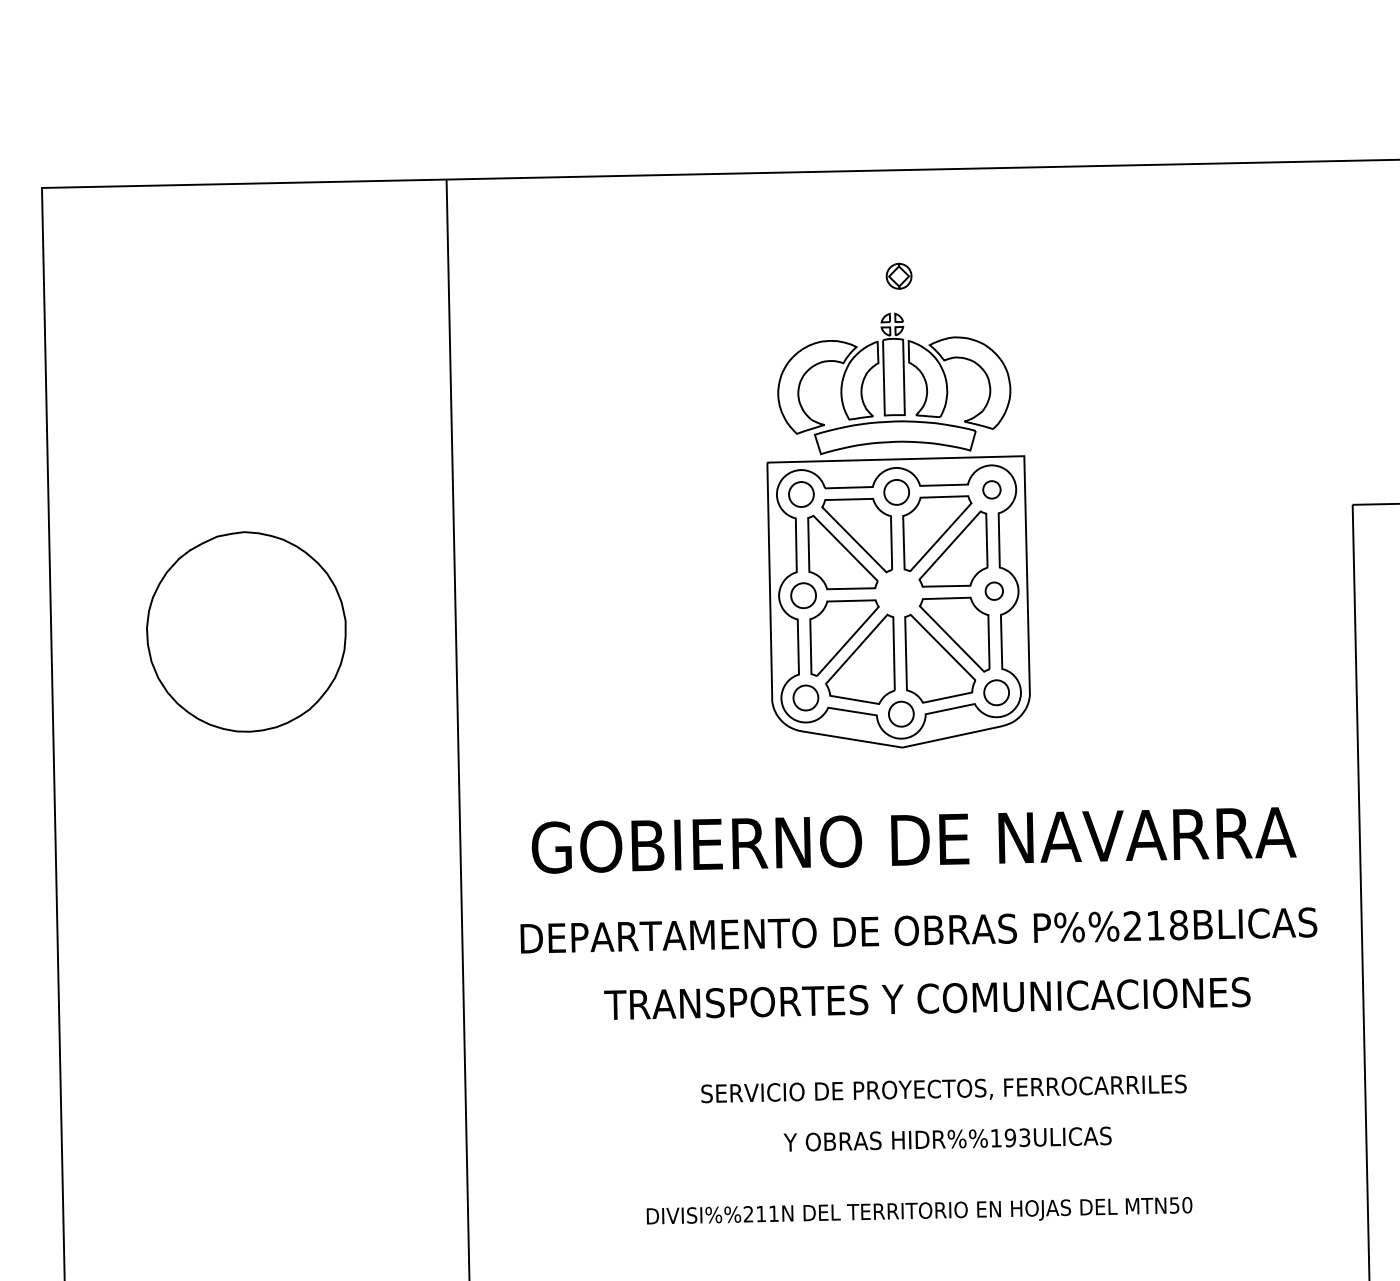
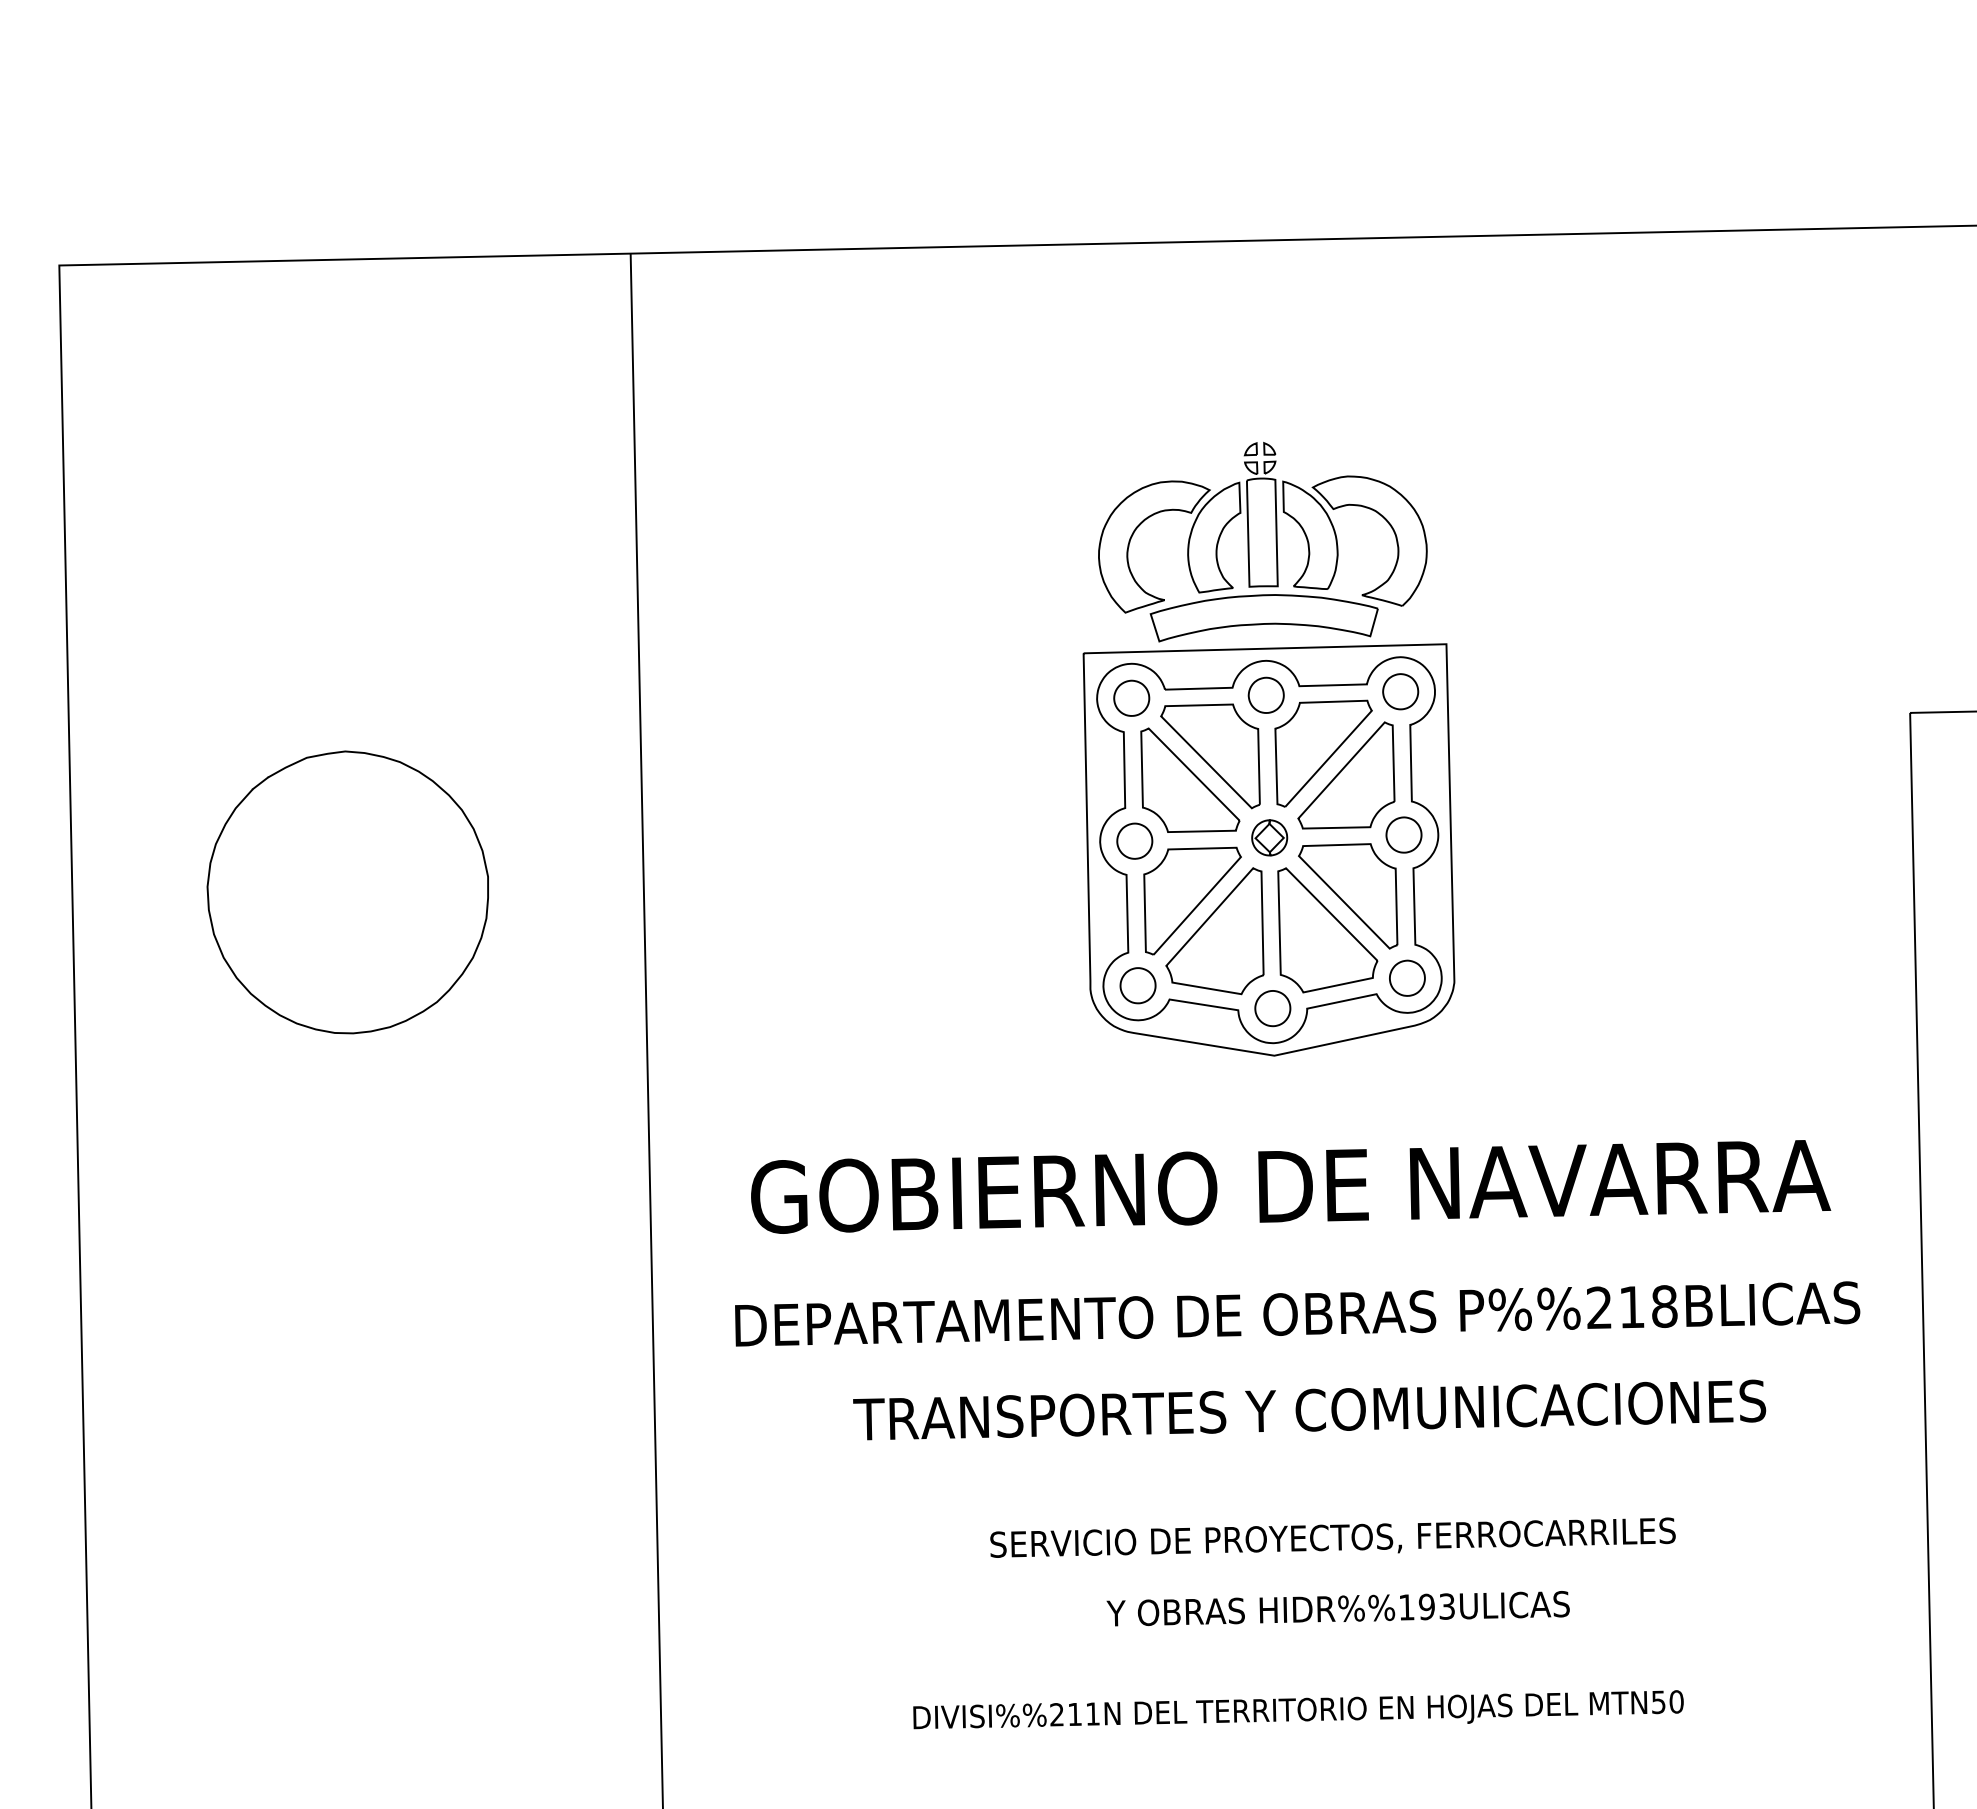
part: (898, 275) -> (1268, 836), moved
part: (991, 489) -> (1400, 691), size x1.43
part: (994, 590) -> (1404, 833), size x1.43

